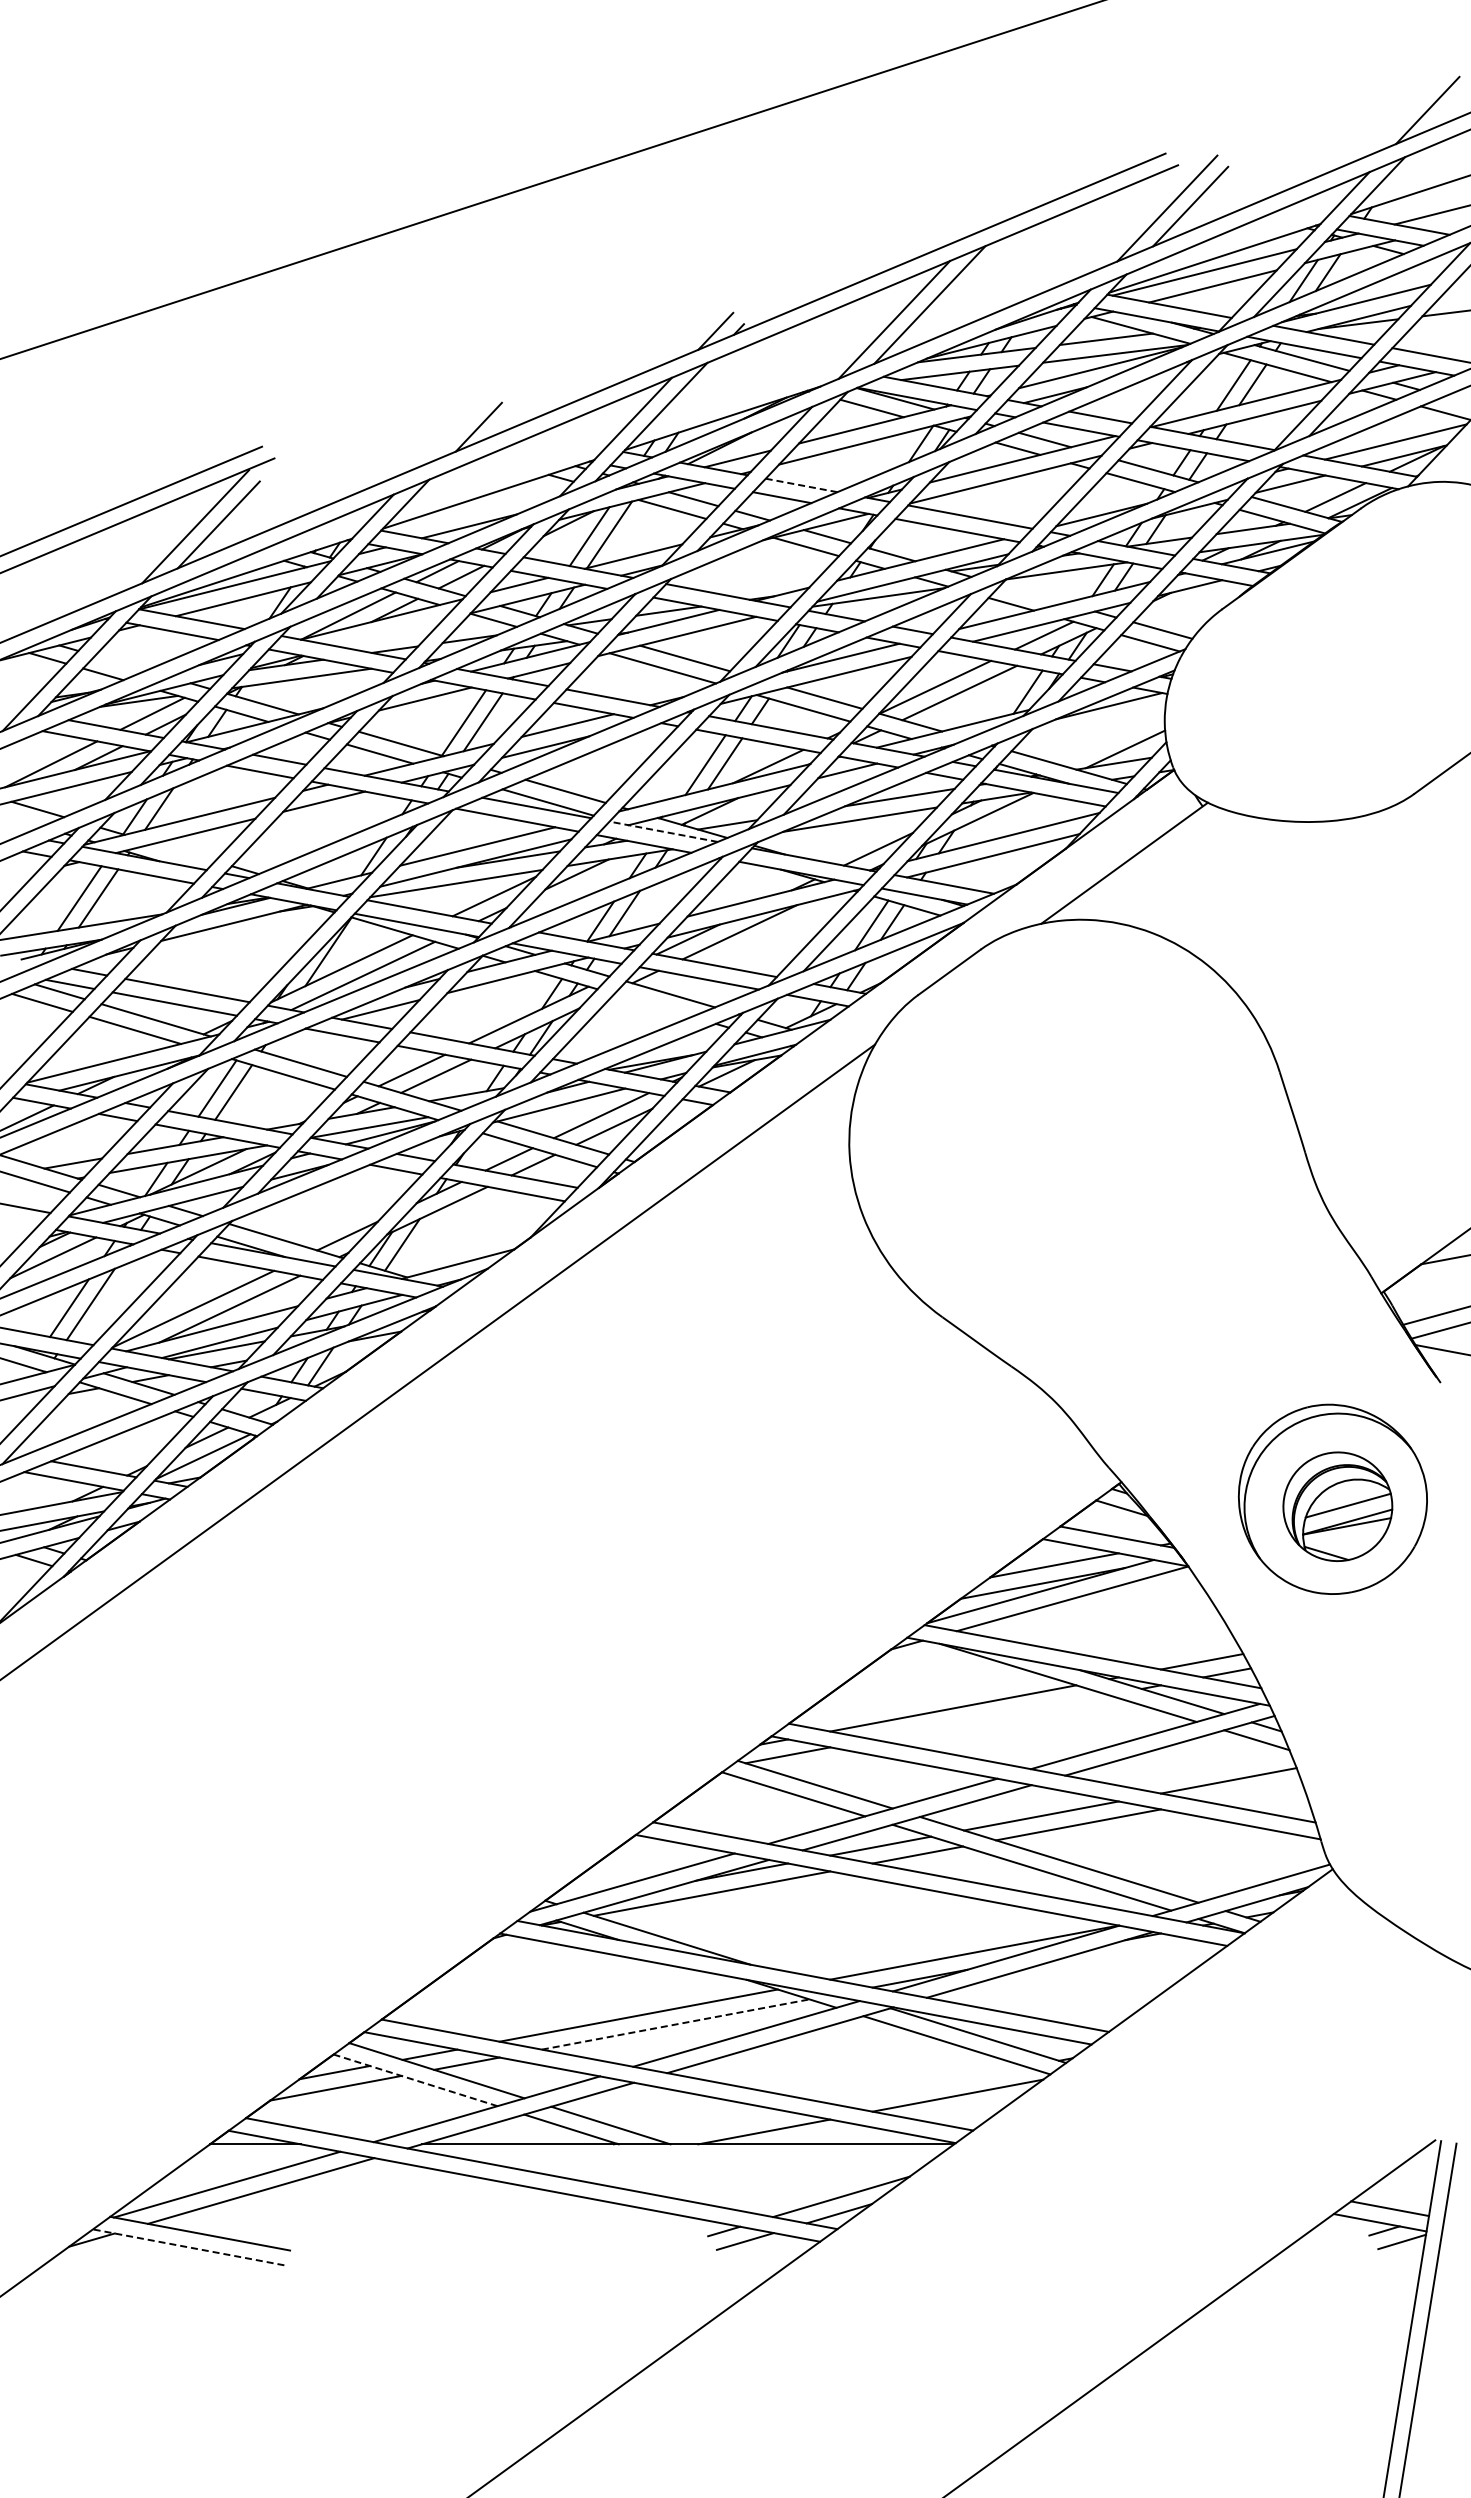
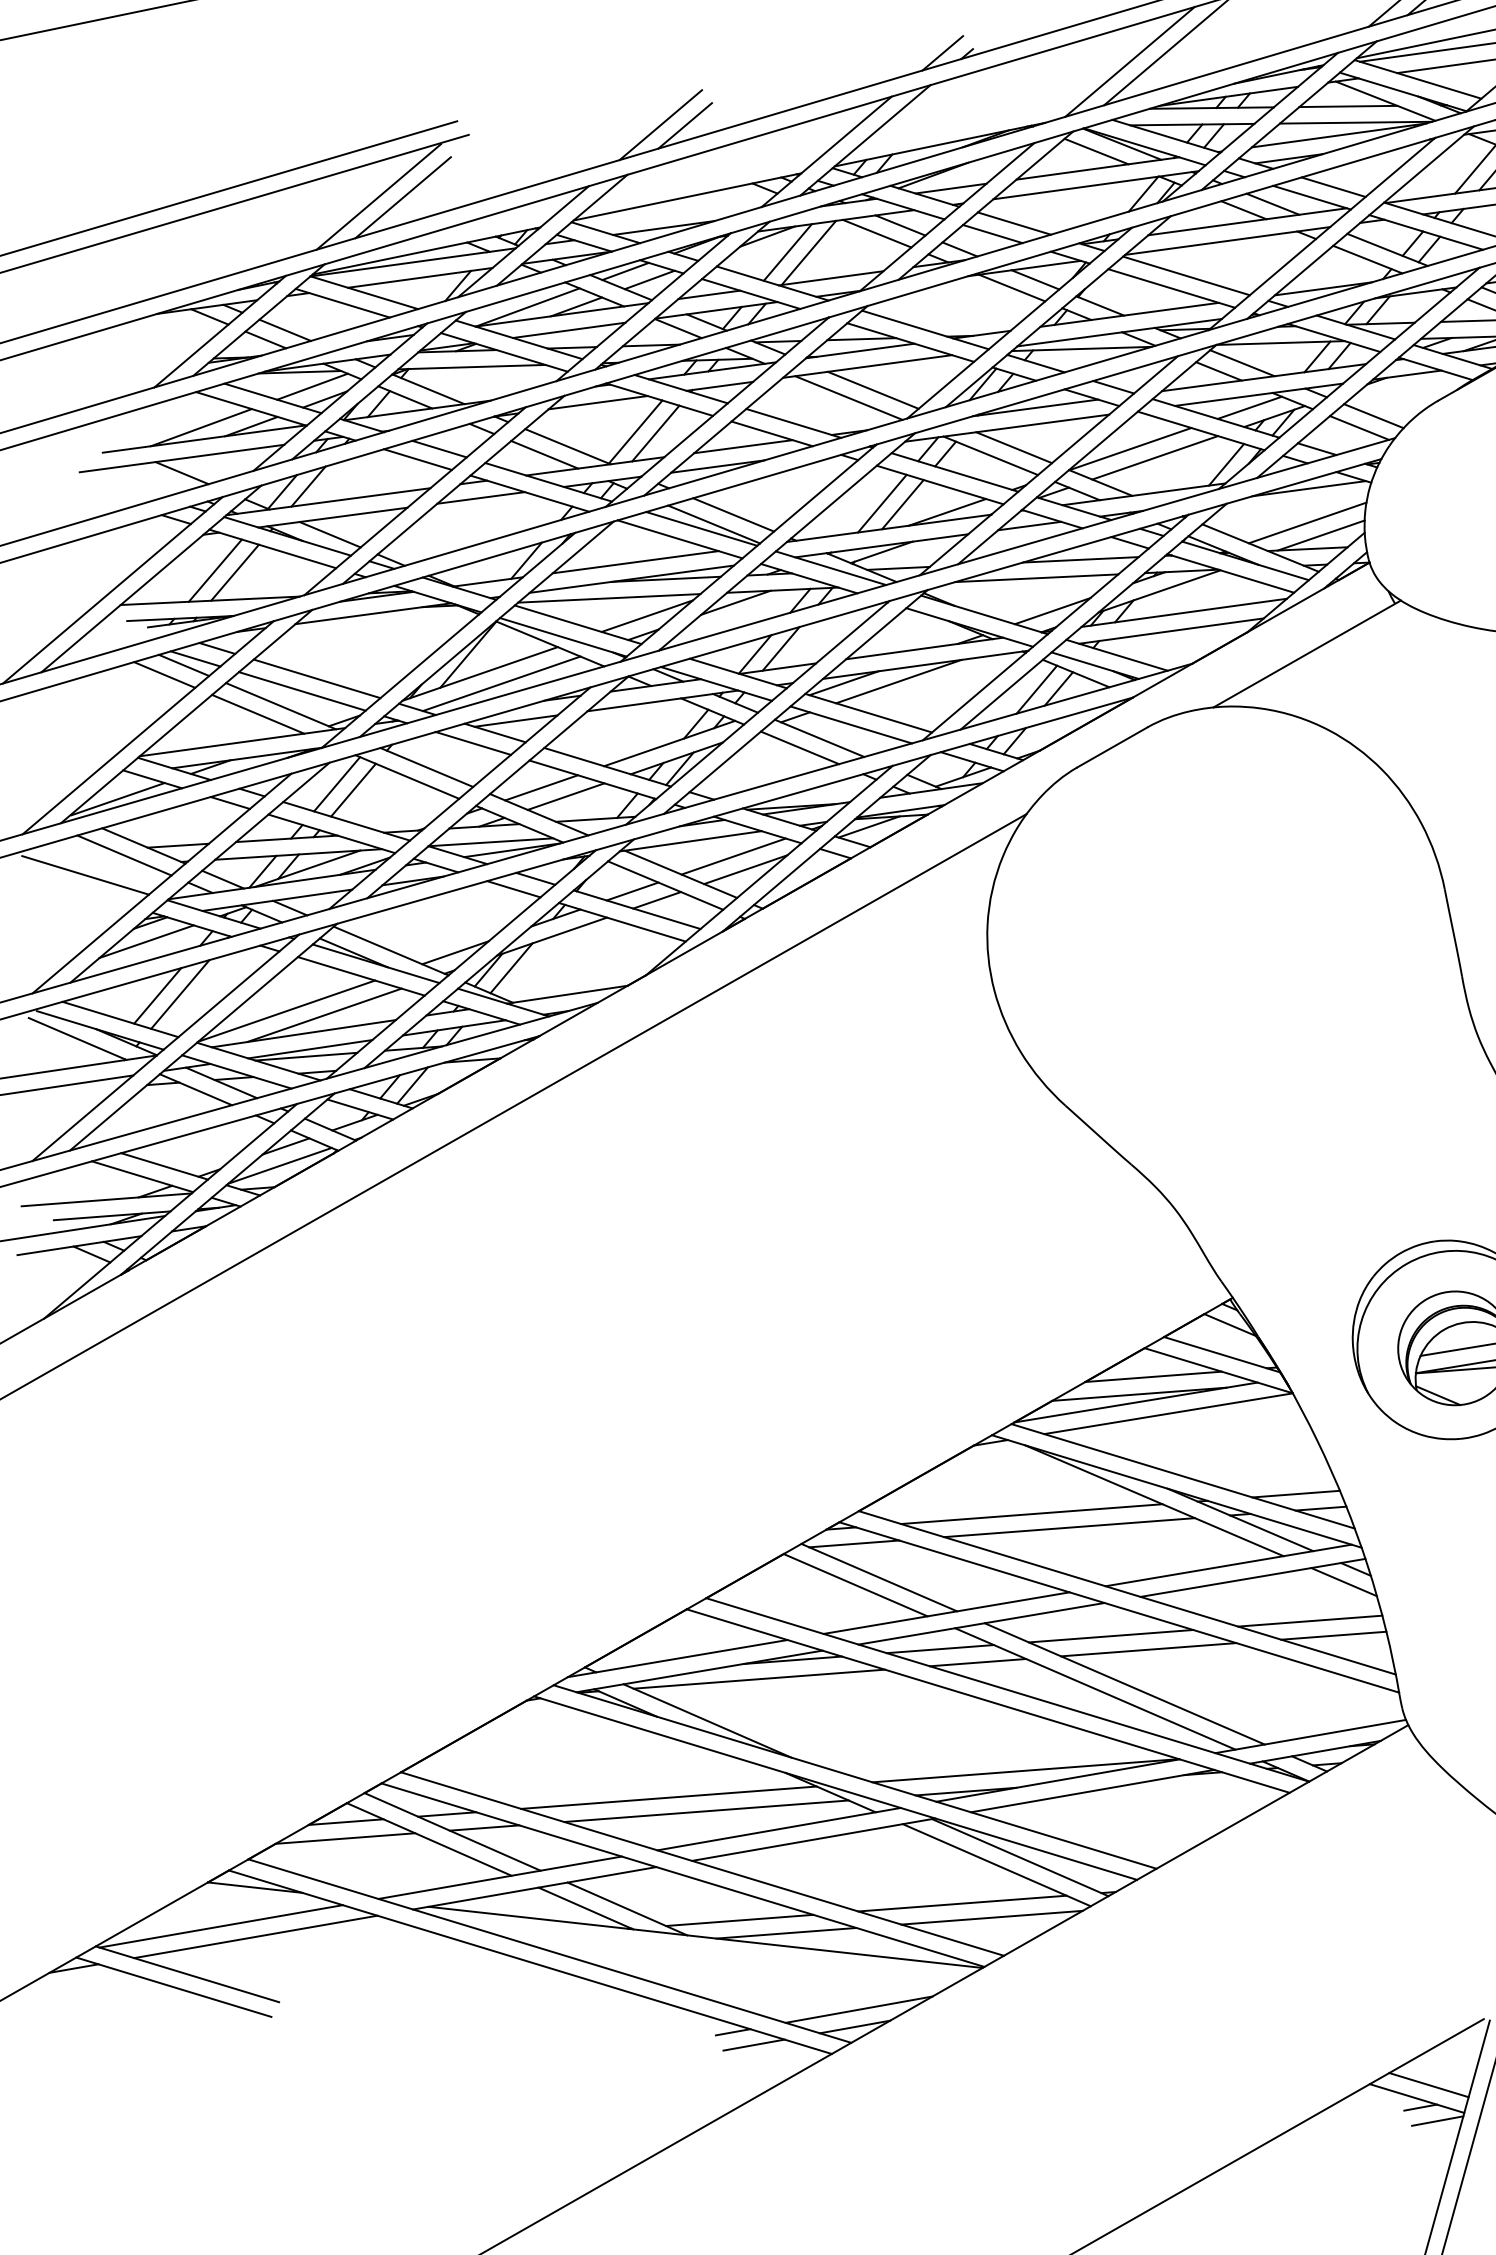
line: (455, 428) -> (660, 124), added
line: (801, 485) -> (1014, 223), dashed -> solid
line: (1032, 594) -> (1242, 363), added
line: (389, 633) -> (568, 330), added
line: (120, 662) -> (285, 329), added
line: (1110, 738) -> (1306, 522), added
line: (663, 831) -> (830, 567), dashed -> solid
line: (184, 852) -> (329, 534), added
line: (652, 1005) -> (799, 747), added
line: (990, 1717) -> (1069, 1527), added
line: (1252, 1791) -> (1333, 1634), added
line: (676, 2024) -> (707, 1811), dashed -> solid
line: (415, 2080) -> (429, 1839), dashed -> solid
line: (928, 2084) -> (962, 1902), added
line: (718, 2124) -> (739, 1920), added
line: (188, 2247) -> (173, 1987), dashed -> solid

